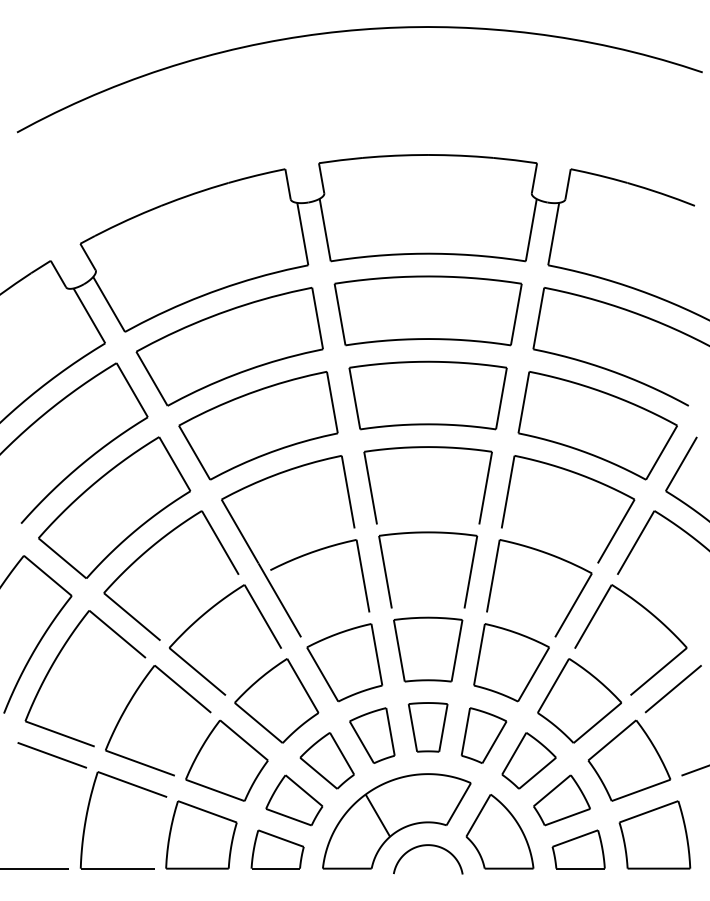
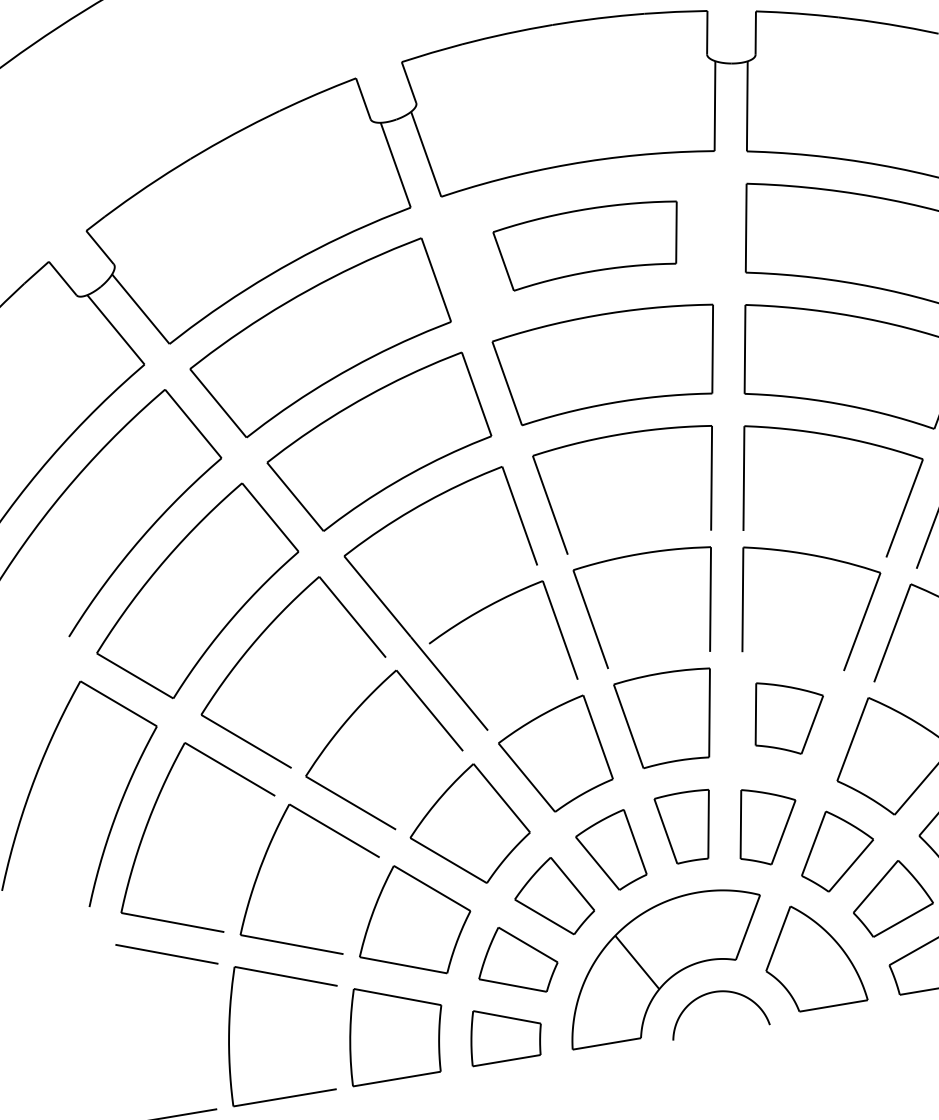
part: (427, 310) -> (588, 243), size x0.7
part: (511, 662) -> (788, 716), size x0.7

